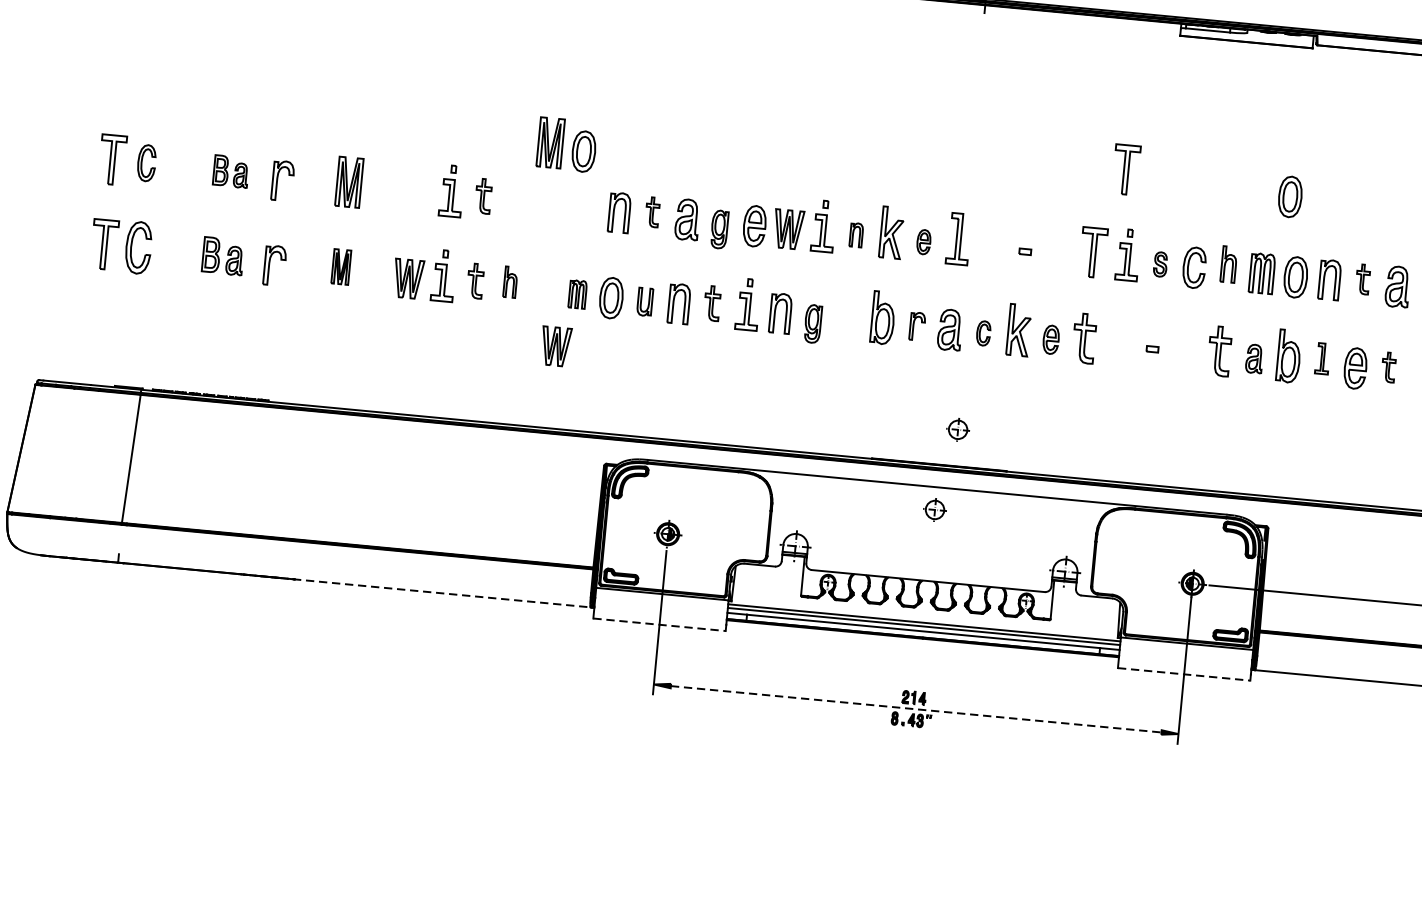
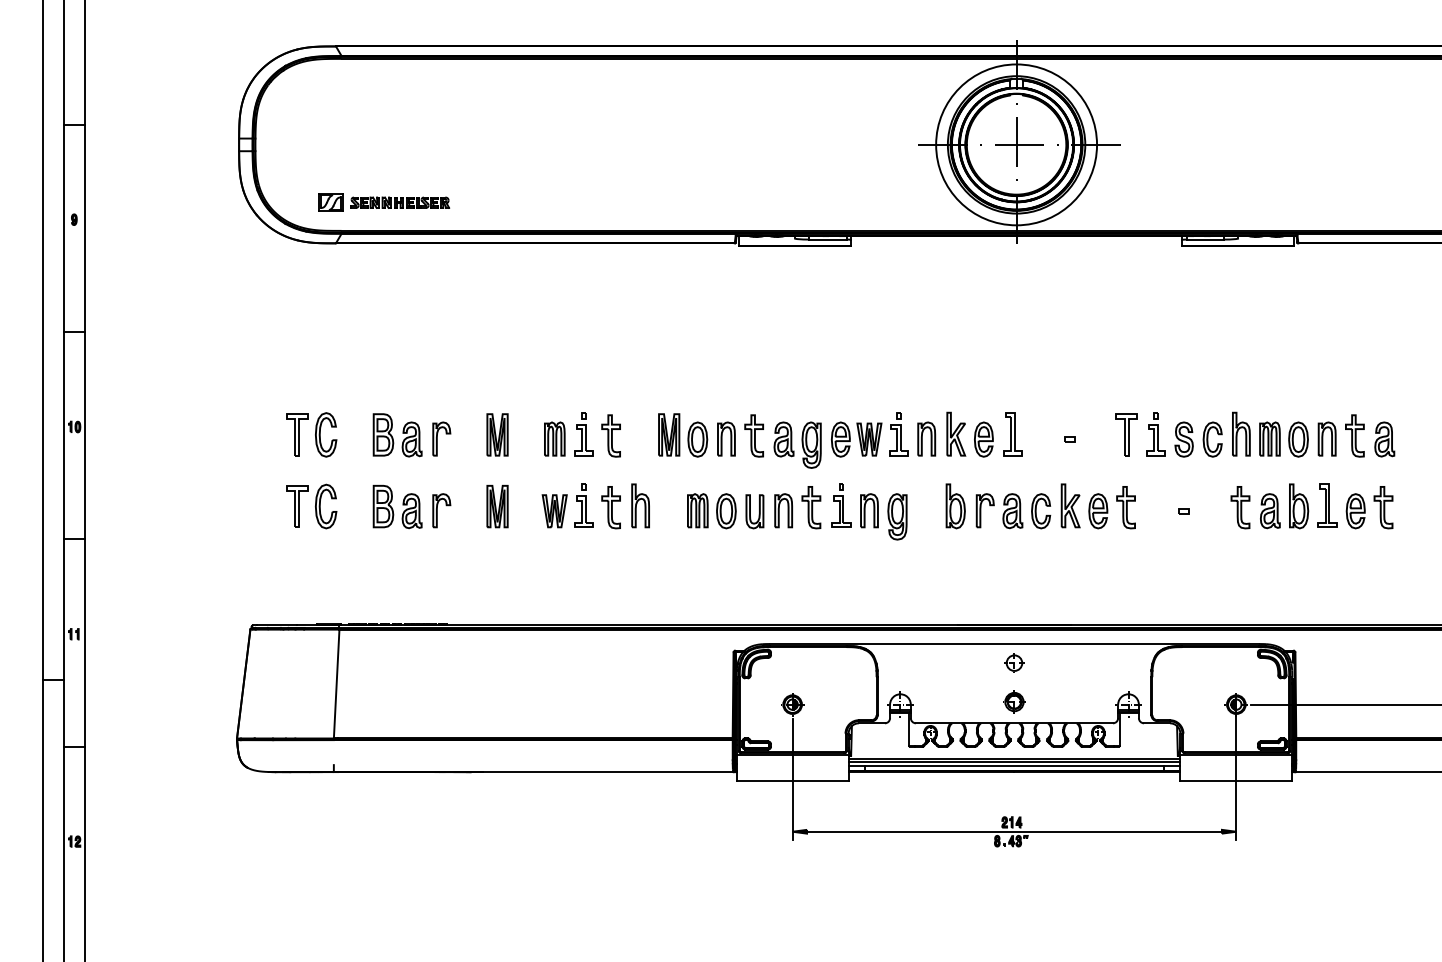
part: (567, 145) -> (683, 435), moved
part: (147, 162) -> (326, 434), size x1.43
part: (1125, 169) -> (1147, 362), removed
part: (231, 171) -> (397, 435), size x1.67
part: (416, 192) -> (554, 438), added
part: (482, 195) -> (610, 435), size x1.43
part: (1290, 196) -> (1287, 372), removed
part: (651, 211) -> (753, 435), size x1.67
part: (719, 228) -> (811, 444), size x1.43
part: (856, 234) -> (926, 438), size x1.67
part: (923, 242) -> (983, 439), size x1.67
part: (223, 255) -> (397, 506), size x1.43
part: (1229, 263) -> (1241, 433), size x1.43
part: (1159, 264) -> (1183, 439), size x1.67
part: (341, 266) -> (497, 506), size x1.43
part: (1362, 278) -> (1354, 435), size x1.67
part: (474, 280) -> (610, 507), size x1.43
part: (510, 281) -> (640, 505), size x1.67
part: (577, 294) -> (697, 510), size x1.43
part: (644, 301) -> (754, 511), size x1.43
part: (712, 303) -> (811, 507), size x1.43
part: (813, 323) -> (897, 516), size x1.43
part: (916, 326) -> (984, 510), size x1.43
part: (983, 333) -> (1041, 511), size x1.67
part: (1051, 340) -> (1098, 511), size x1.43
part: (555, 346) -> (683, 556), removed
part: (1322, 358) -> (1327, 505), size x1.67
part: (1254, 359) -> (1270, 511), size x1.43
part: (1388, 367) -> (1383, 507), size x1.67
part: (958, 429) -> (1027, 593), removed
part: (930, 555) -> (1014, 701), added
line: (435, 593) -> (602, 772), dashed -> solid
line: (659, 625) -> (792, 781), dashed -> solid
line: (1184, 674) -> (1236, 781), dashed -> solid
line: (916, 708) -> (1014, 831), dashed -> solid

